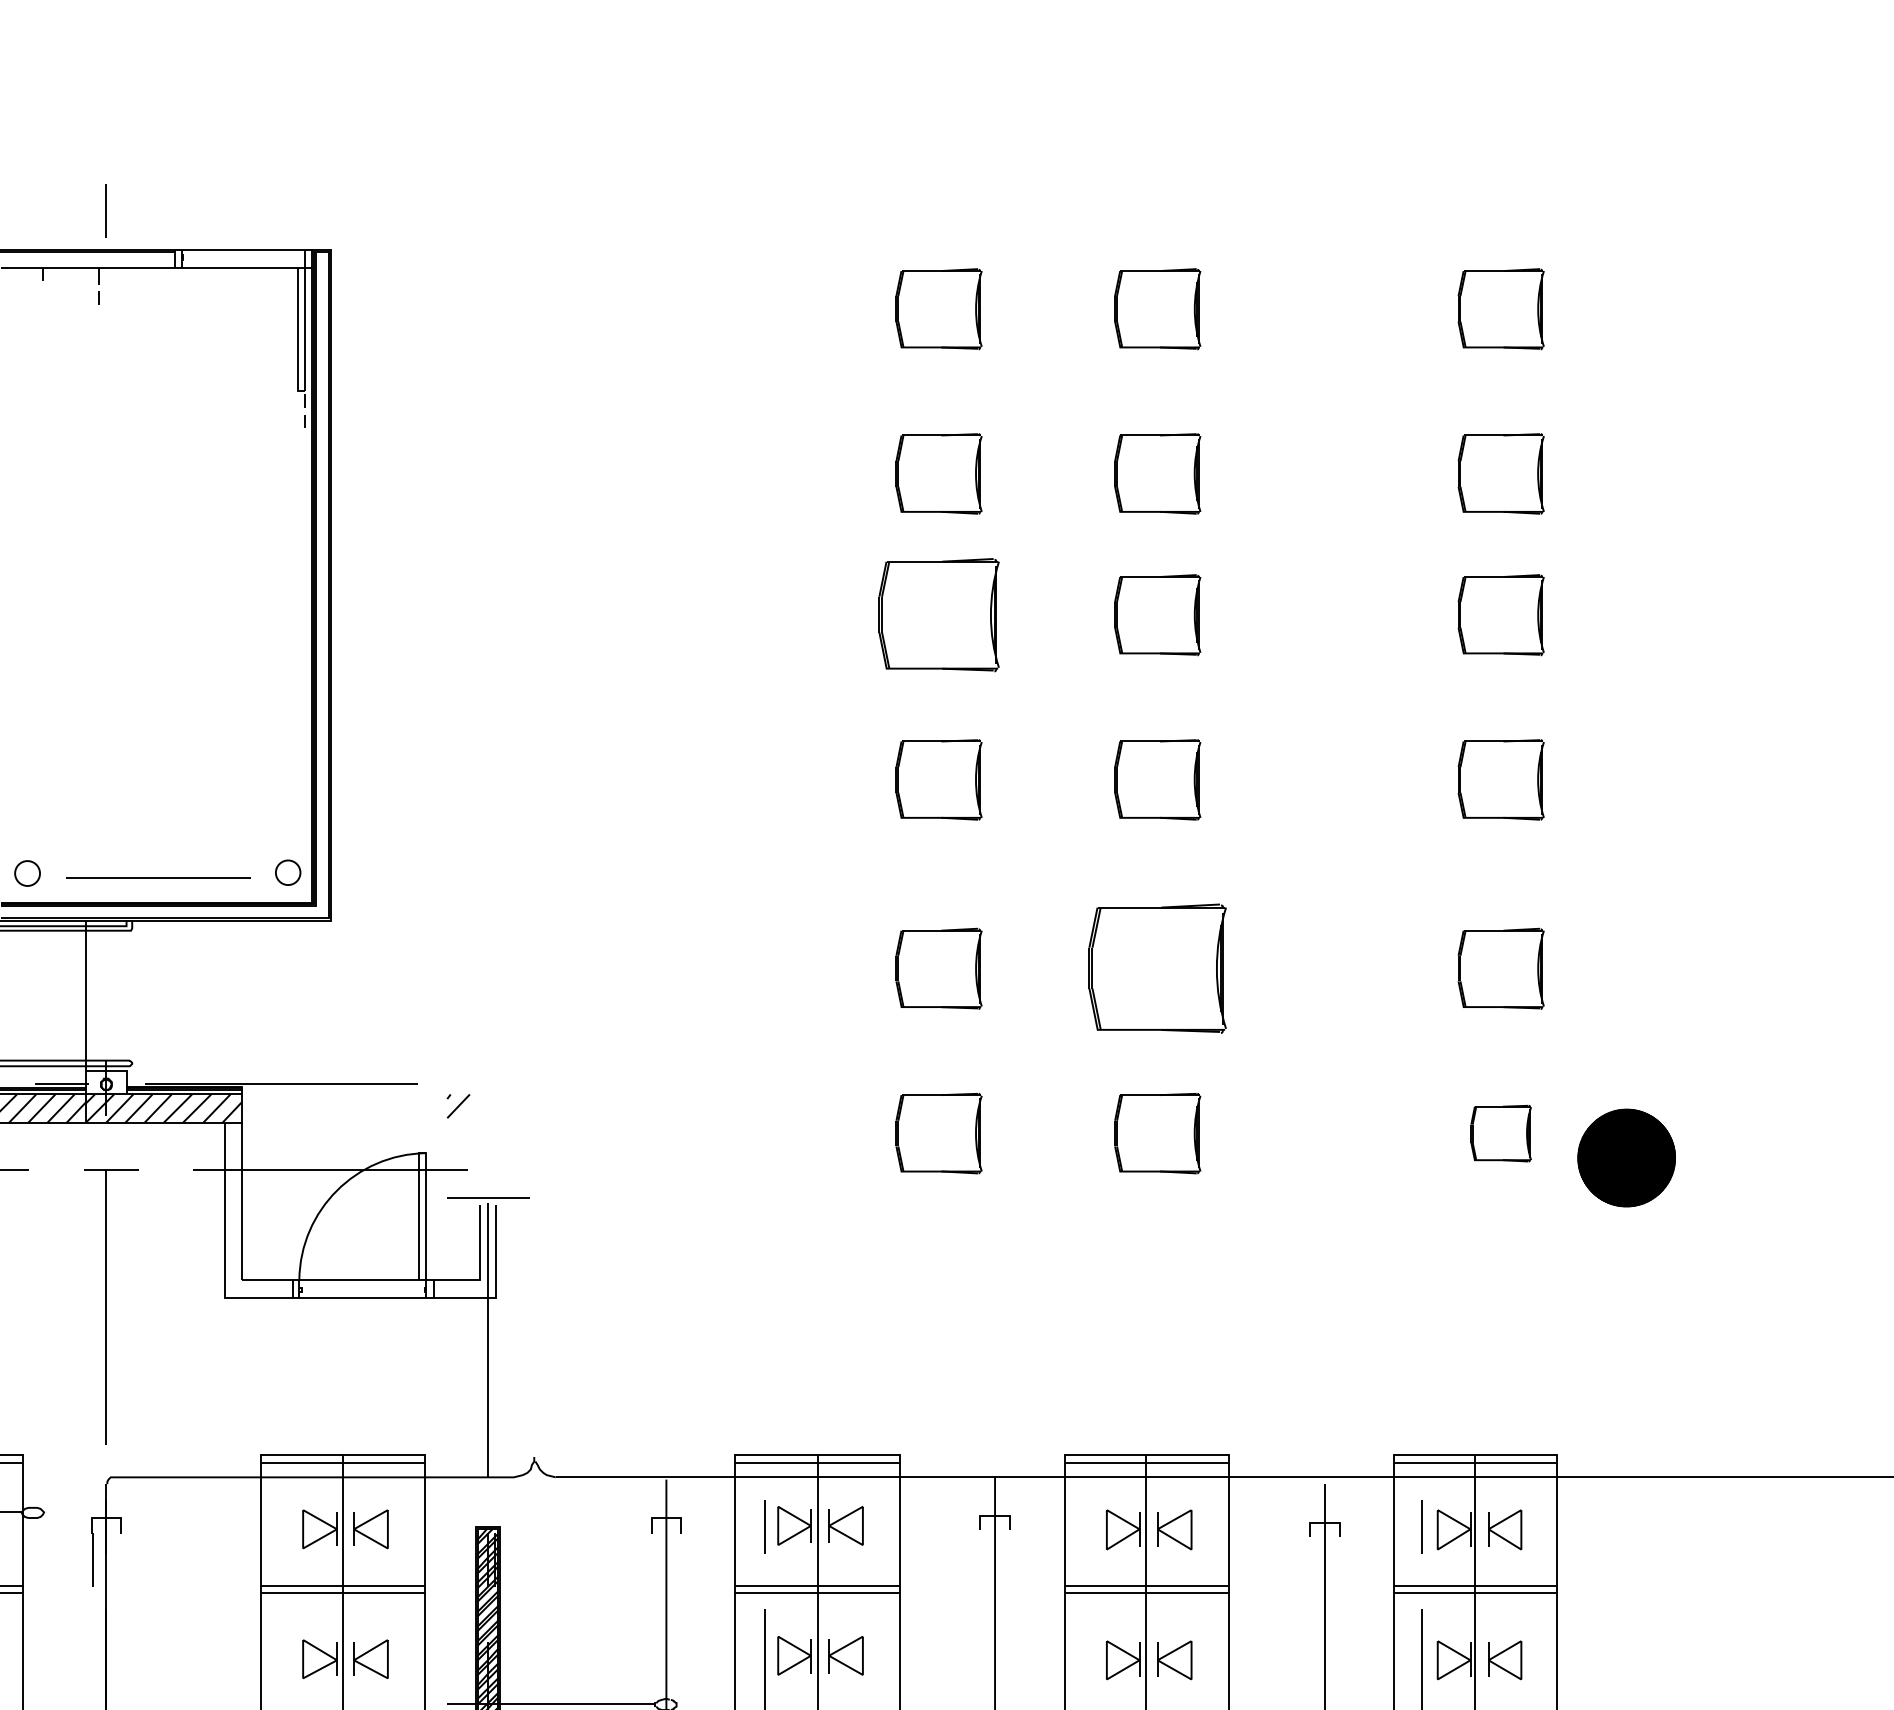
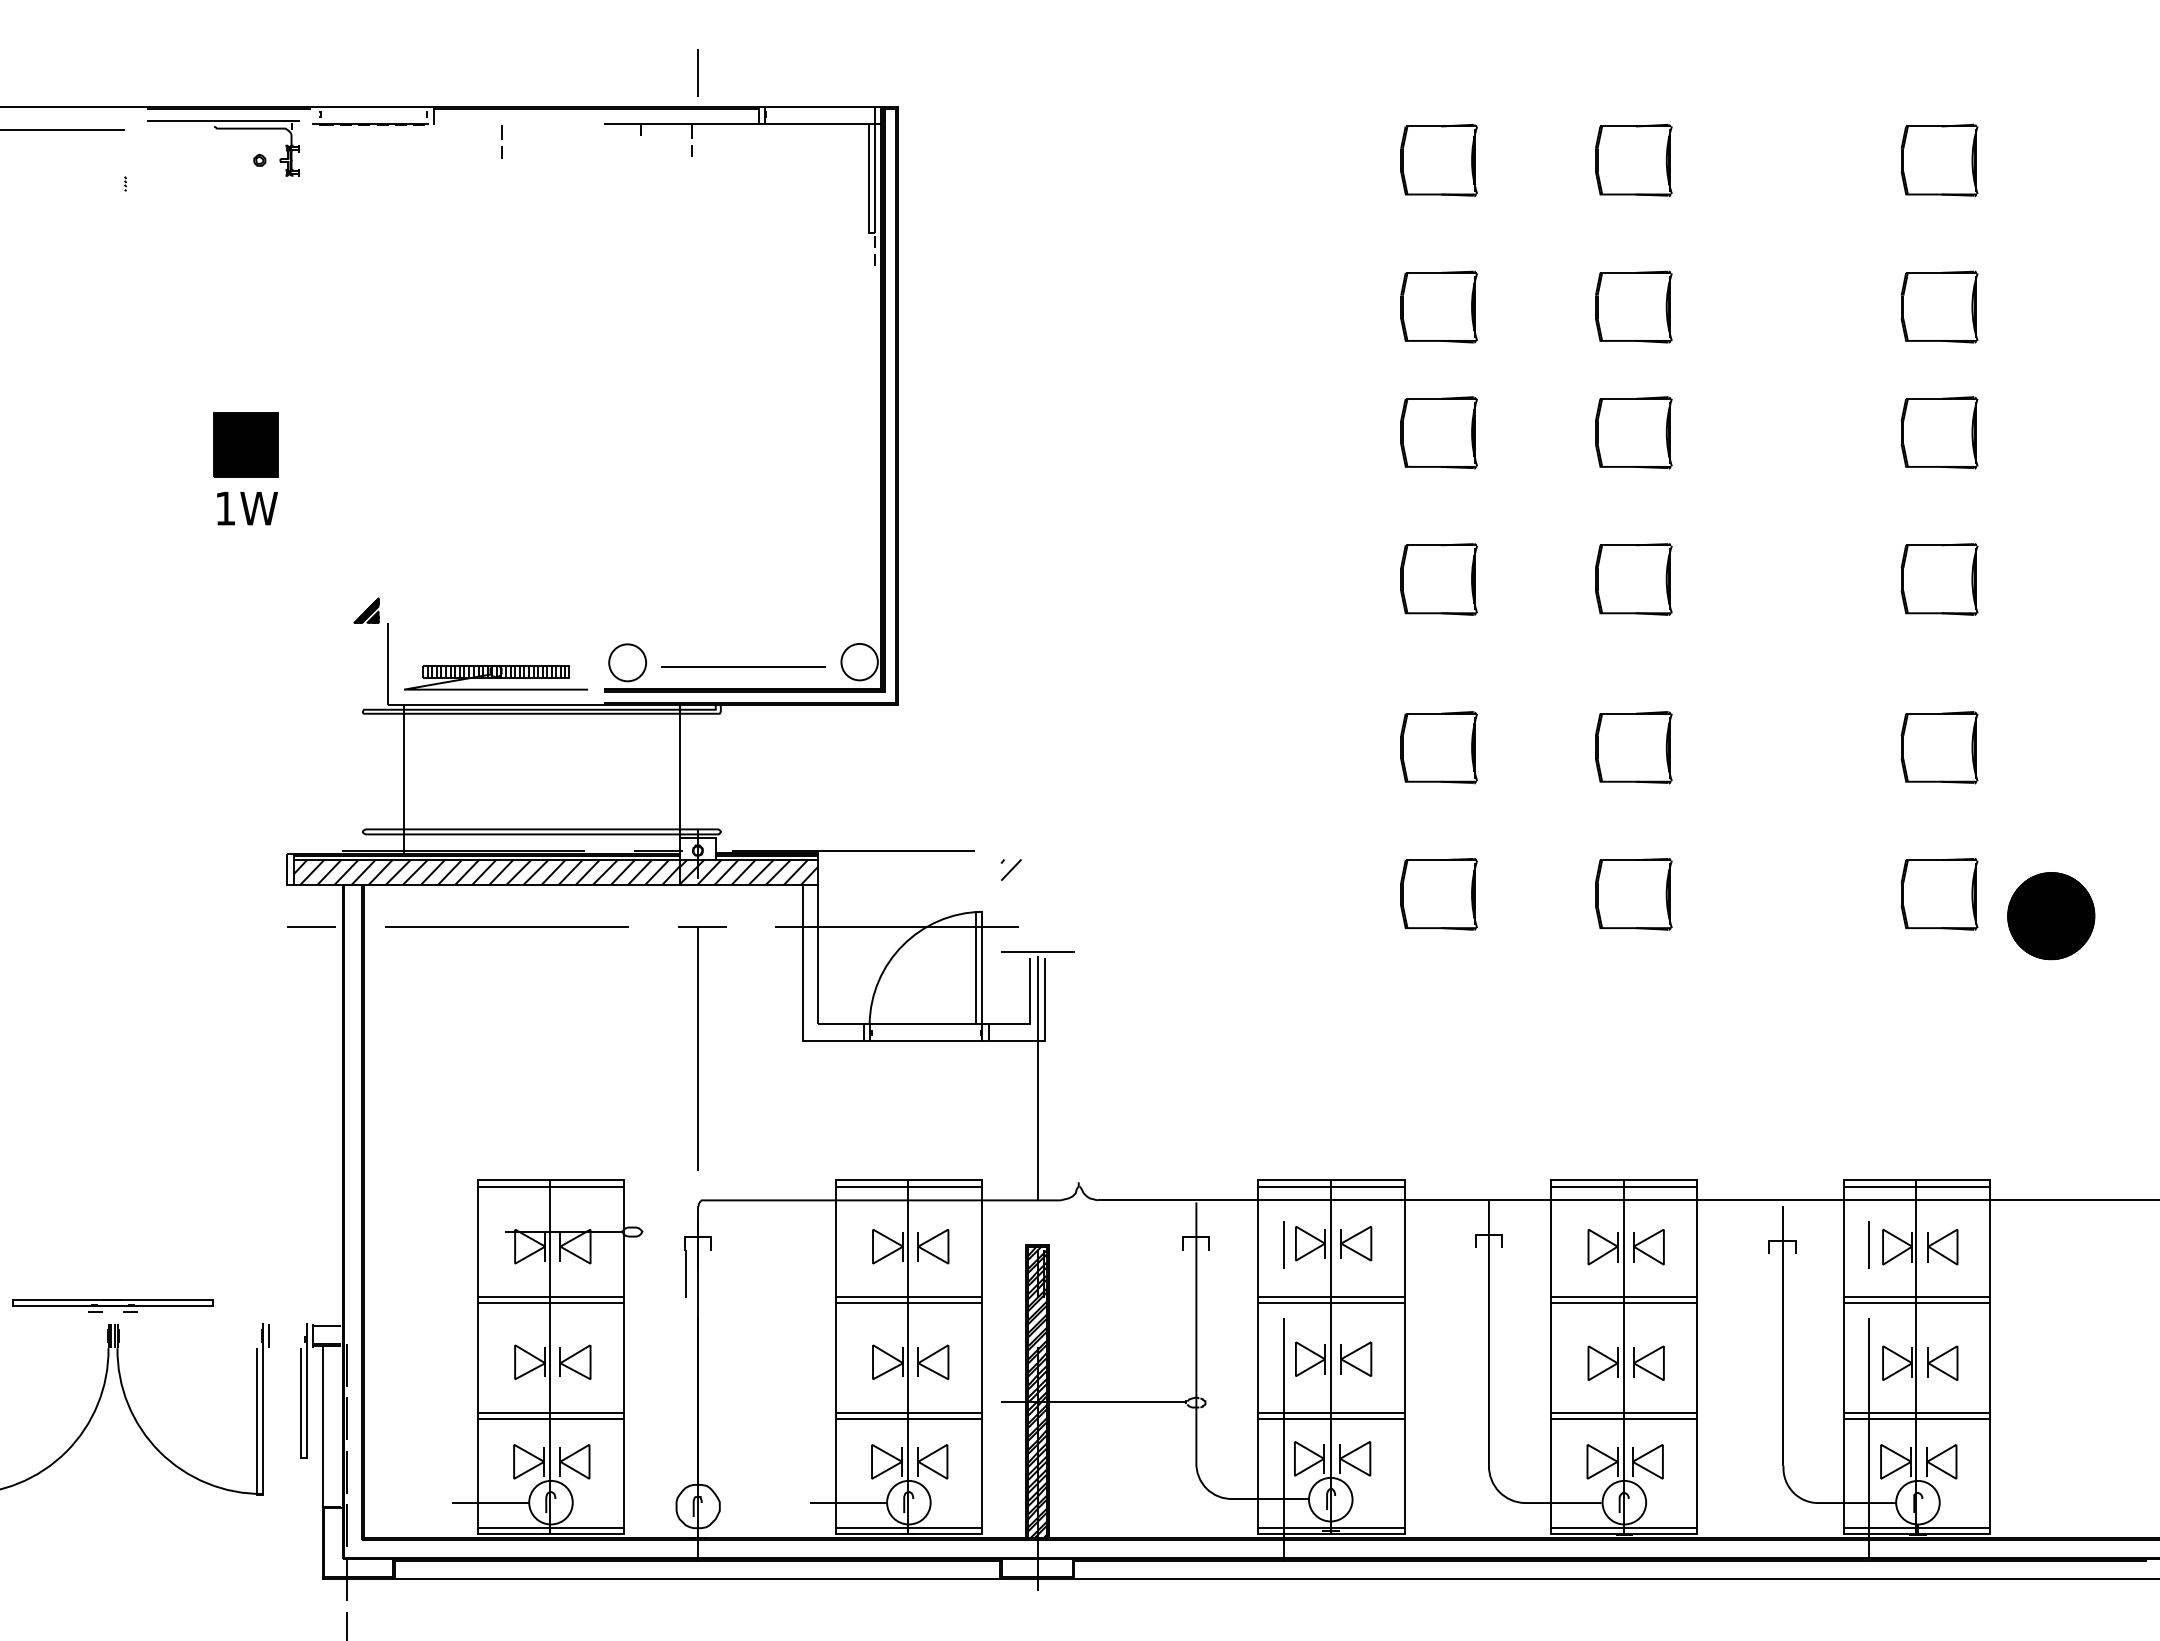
part: (938, 614) -> (1438, 432), size x0.71
circle: (287, 872) -> (859, 661), size x1.67
circle: (27, 873) -> (627, 662), size x1.67
part: (1157, 968) -> (1633, 747), size x0.62
part: (1501, 1133) -> (1939, 894), size x1.43

